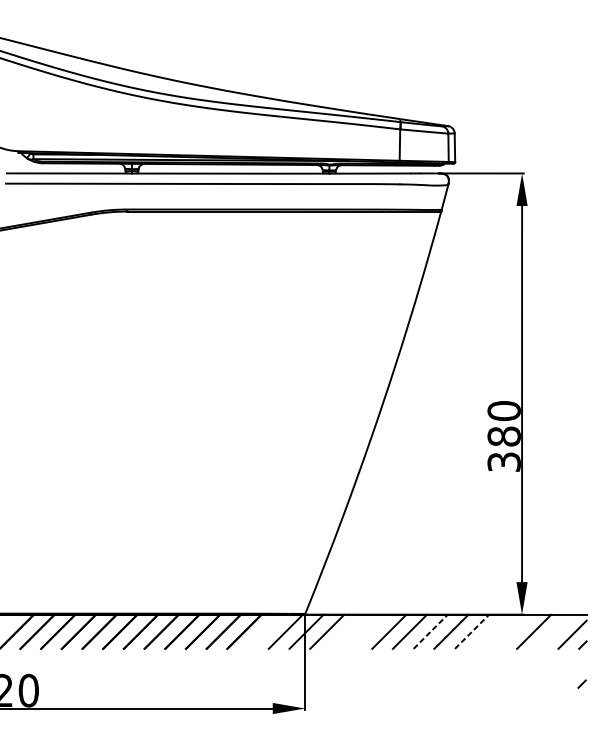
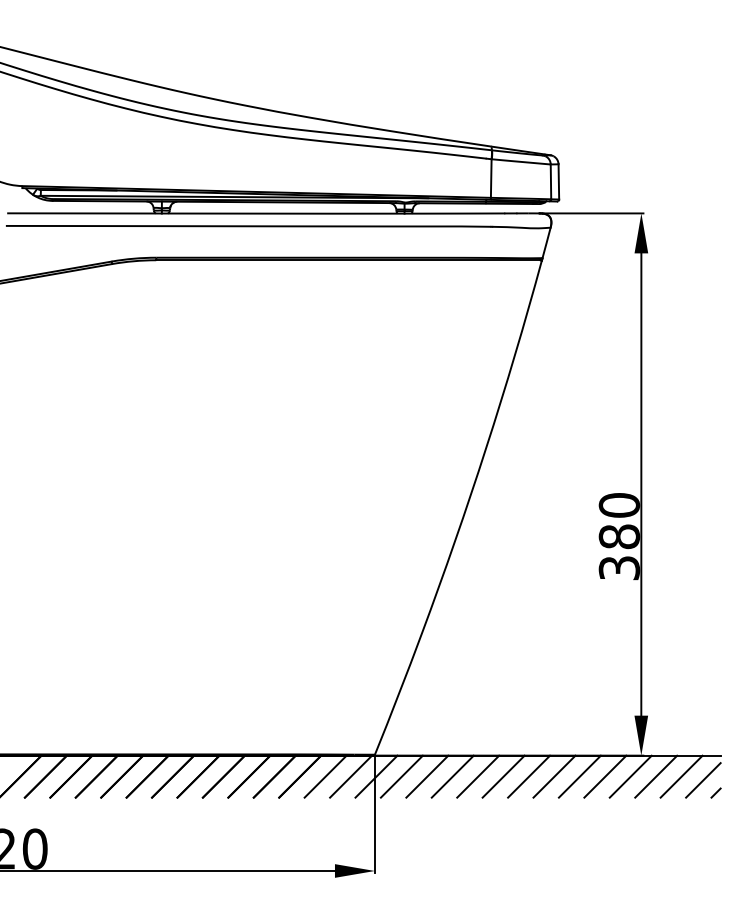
line: (265, 631) -> (325, 776), added
line: (348, 631) -> (427, 776), added
line: (368, 631) -> (452, 776), added
line: (431, 631) -> (529, 776), dashed -> solid
line: (471, 631) -> (579, 776), dashed -> solid
line: (492, 631) -> (605, 776), added
line: (513, 631) -> (630, 776), added
line: (554, 631) -> (681, 776), added
line: (581, 683) -> (714, 840), removed

